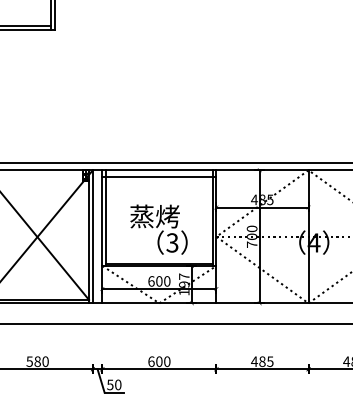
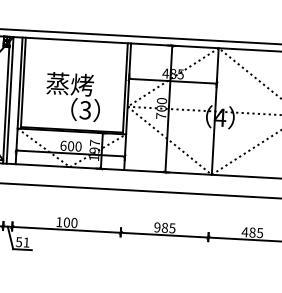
line: (159, 176) -> (76, 46), removed
text: (151, 361) -> (59, 222), 600 -> 100
text: (254, 361) -> (157, 227), 485 -> 985
text: (118, 384) -> (26, 242), 50 -> 51

